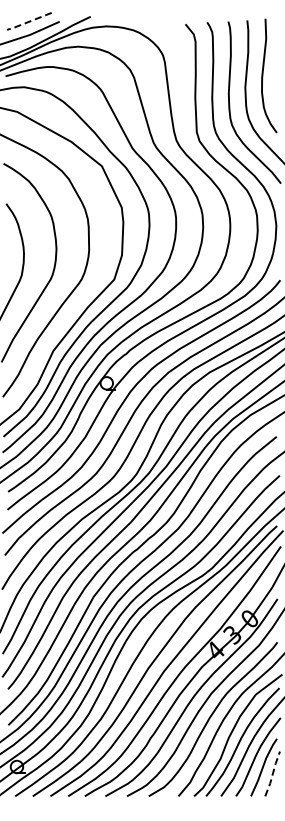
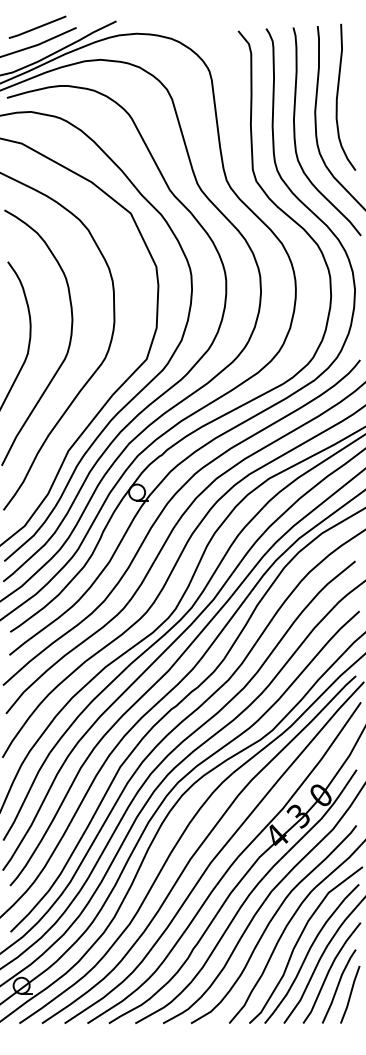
line: (28, 21) -> (36, 27), dashed -> solid
line: (272, 773) -> (350, 994), dashed -> solid

